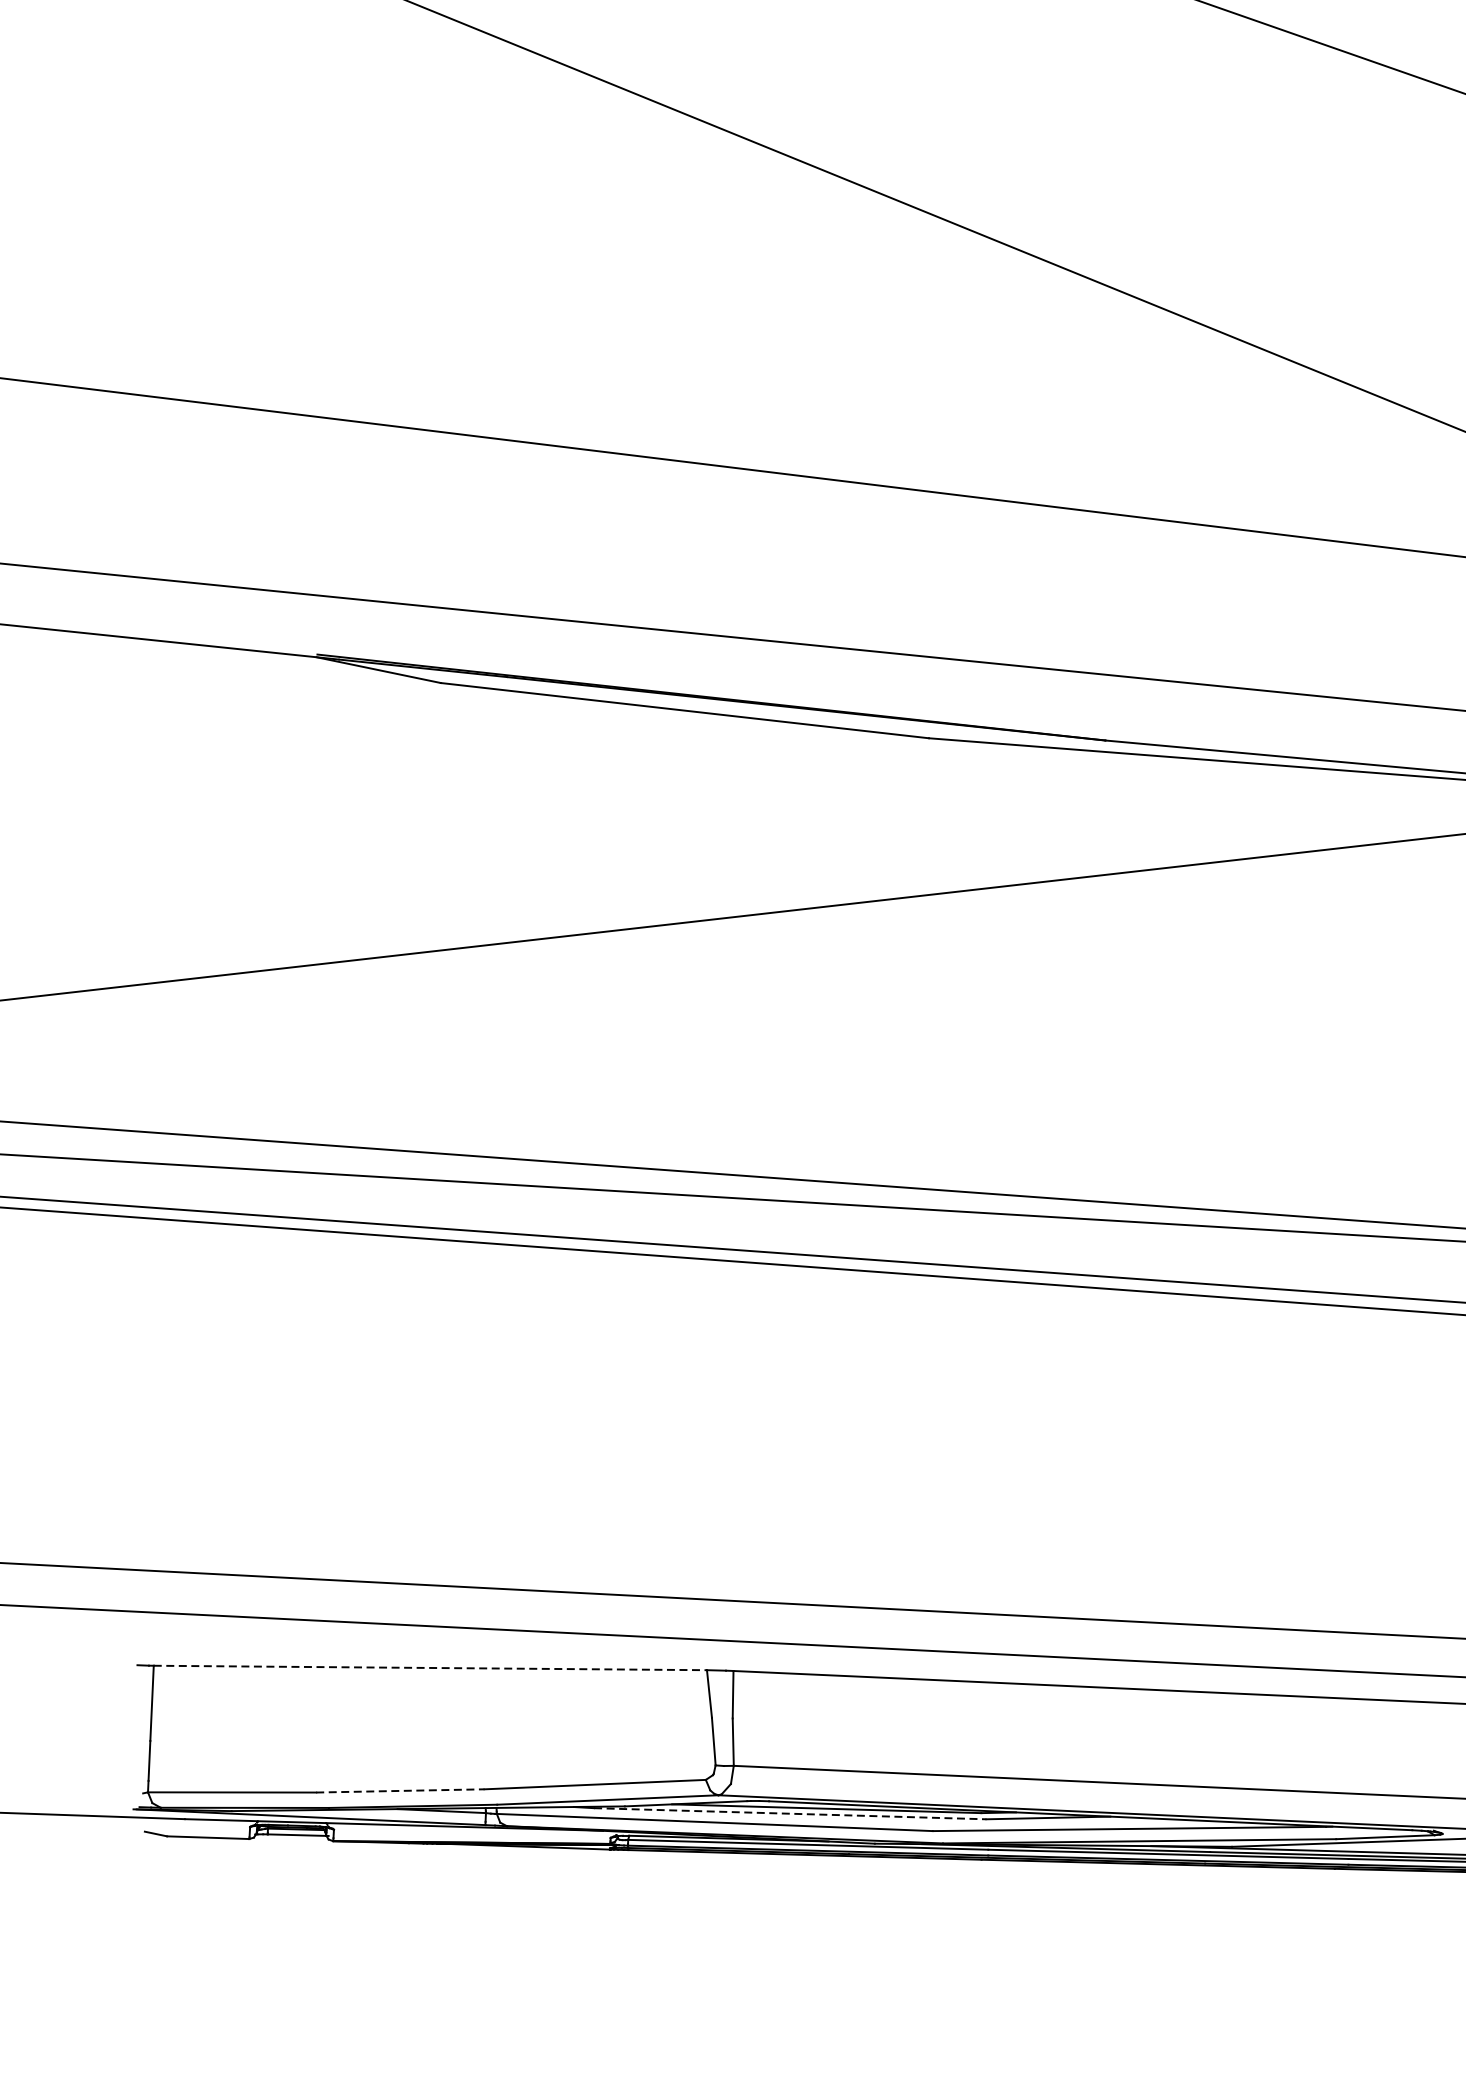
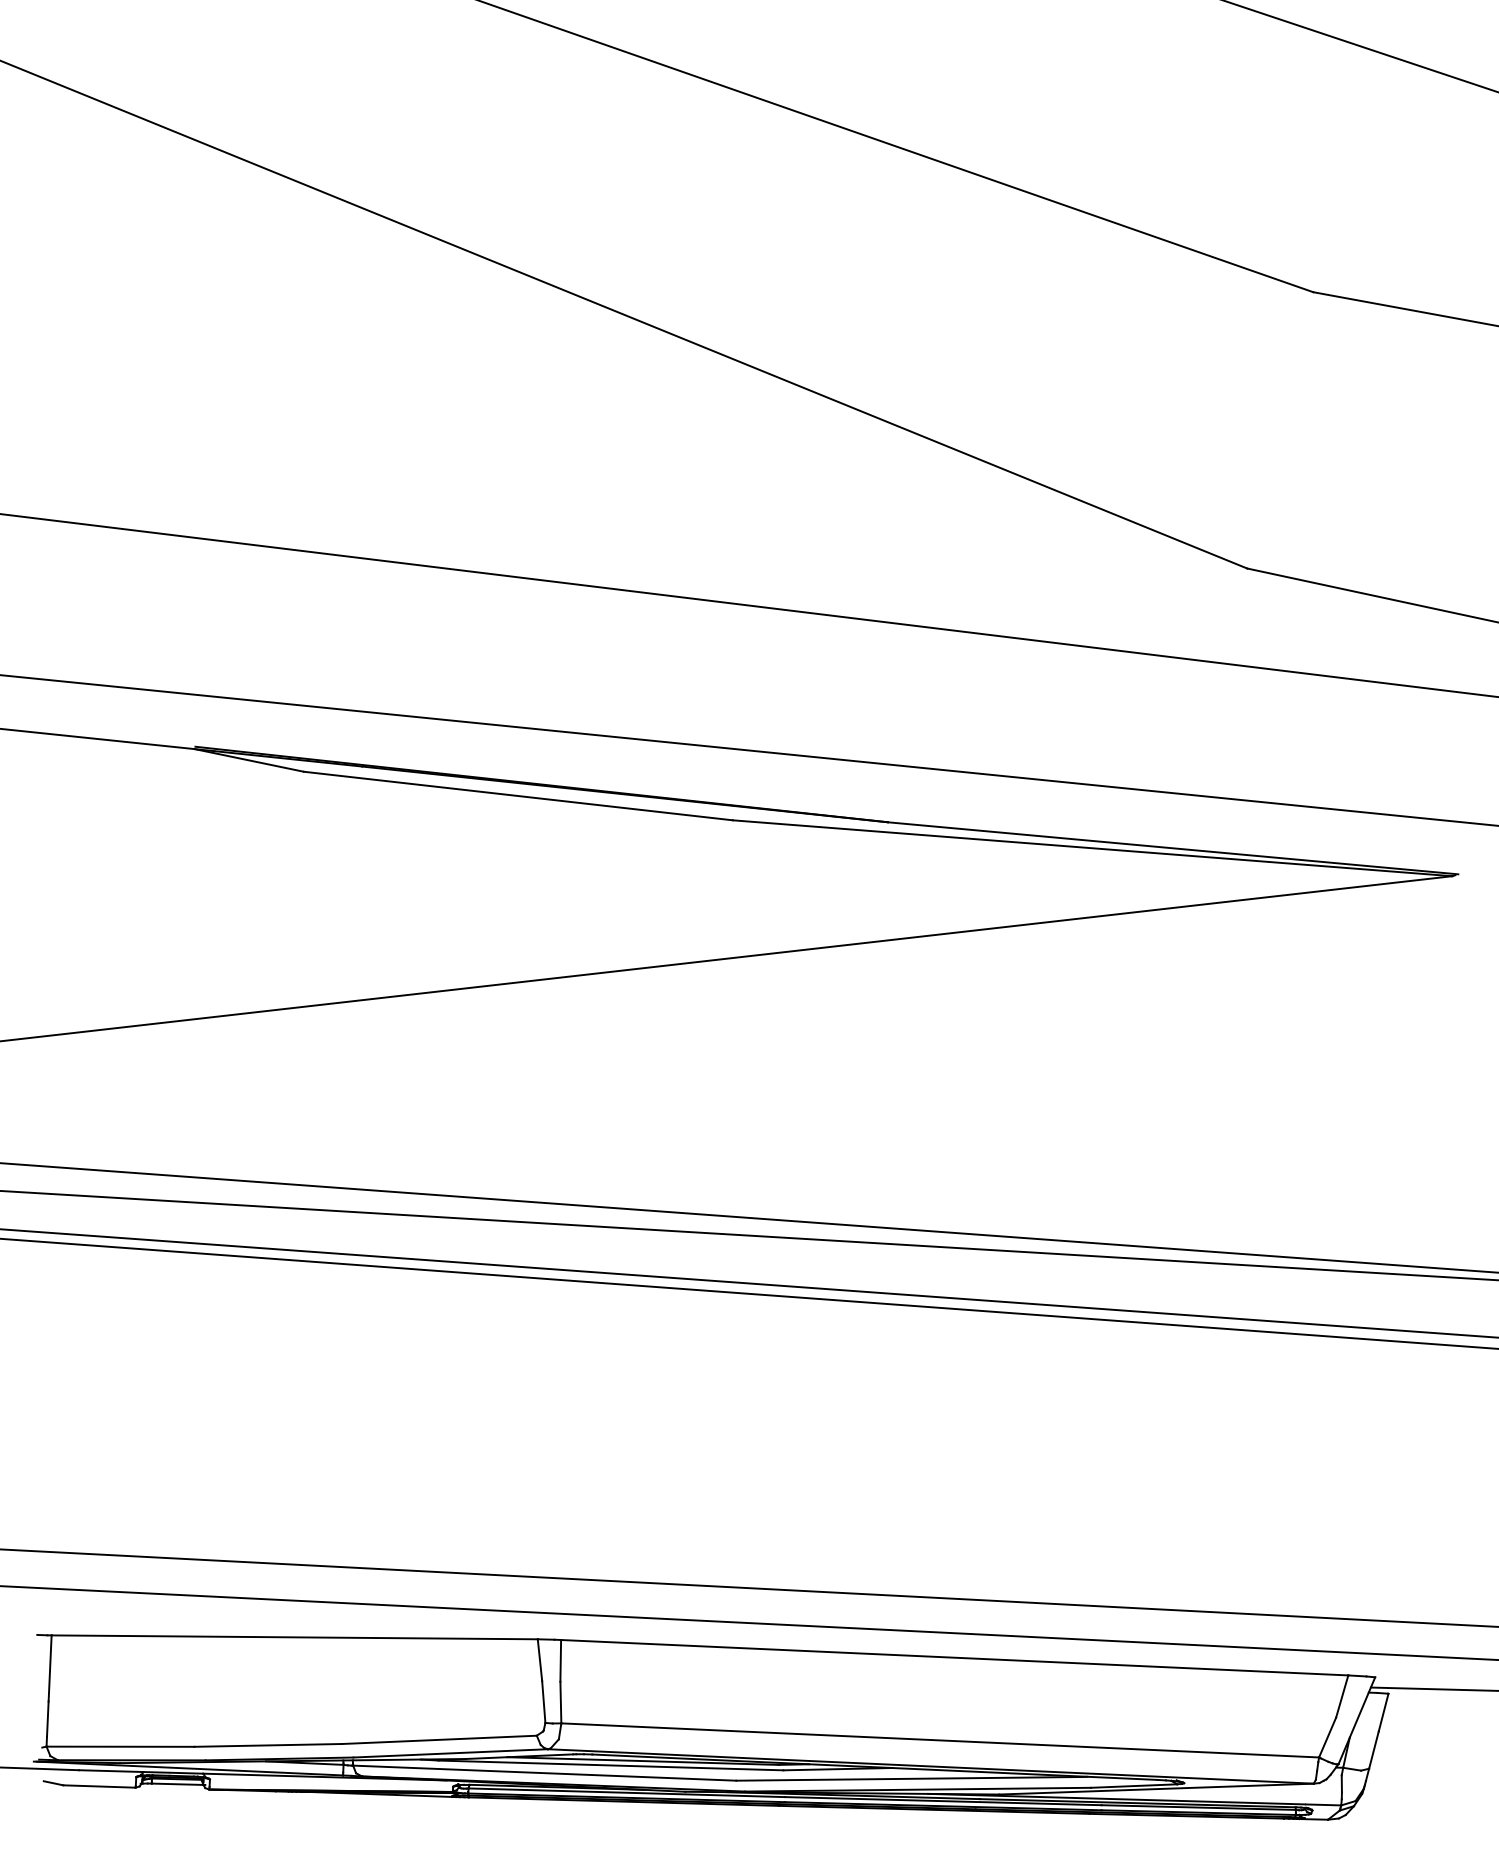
line: (431, 1668) -> (295, 1637), dashed -> solid
line: (400, 1791) -> (268, 1745), dashed -> solid
line: (790, 1813) -> (611, 1765), dashed -> solid

